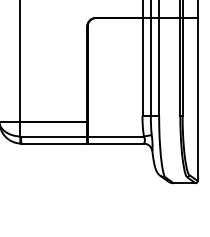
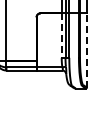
line: (142, 68) -> (61, 36), solid -> dashed
line: (196, 97) -> (86, 49), solid -> dashed

